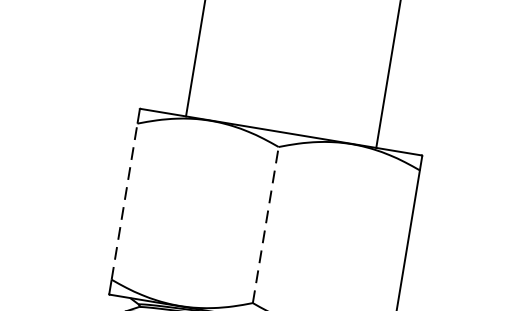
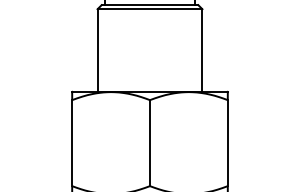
line: (125, 202) -> (72, 143), dashed -> solid
line: (266, 225) -> (150, 143), dashed -> solid

